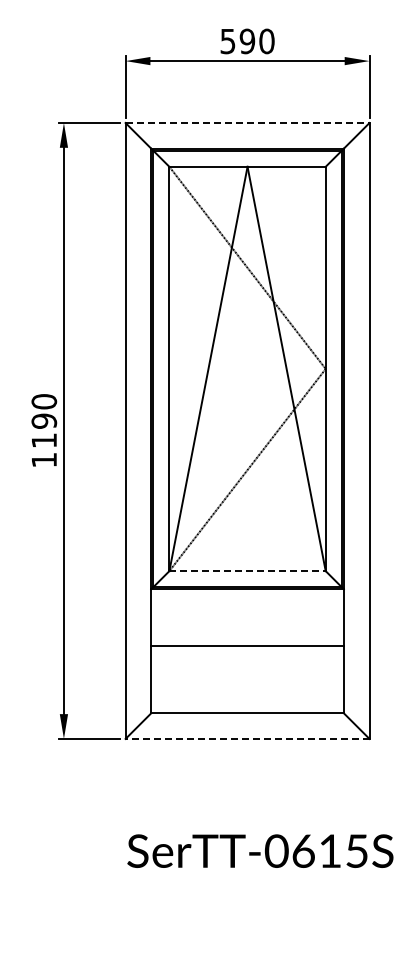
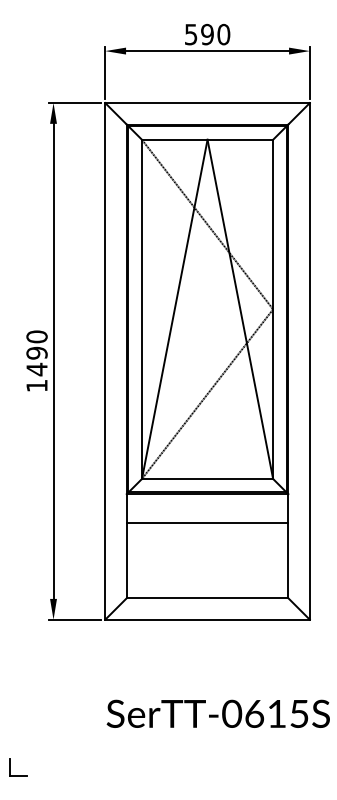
line: (247, 123) -> (207, 103), dashed -> solid
text: (44, 440) -> (37, 369), 1190 -> 1490
line: (248, 571) -> (208, 479), dashed -> solid
line: (247, 645) -> (207, 522), moved
line: (247, 738) -> (207, 619), dashed -> solid
part: (12, 914) -> (10, 767), added

